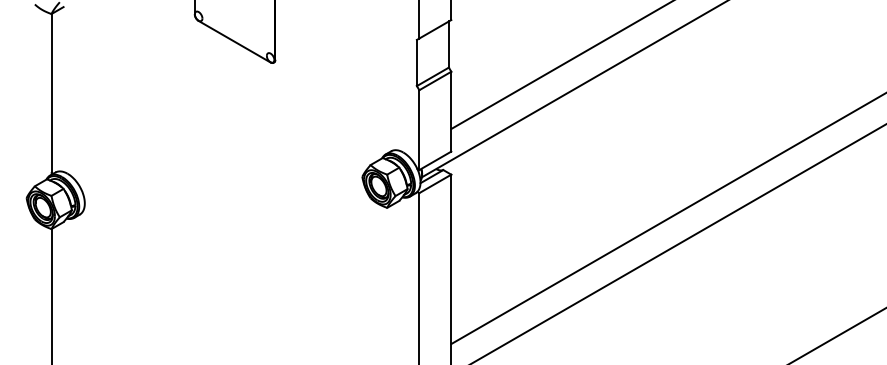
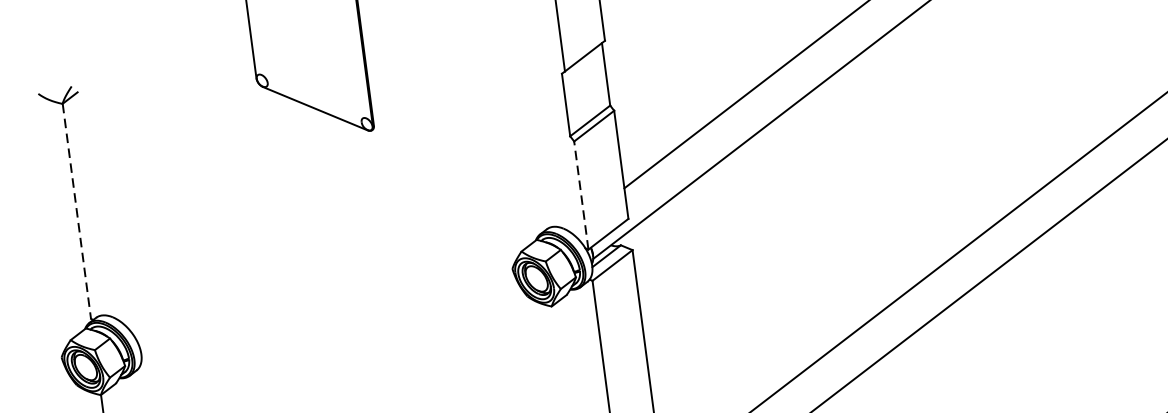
line: (51, 93) -> (76, 211), solid -> dashed
line: (419, 130) -> (581, 195), solid -> dashed

